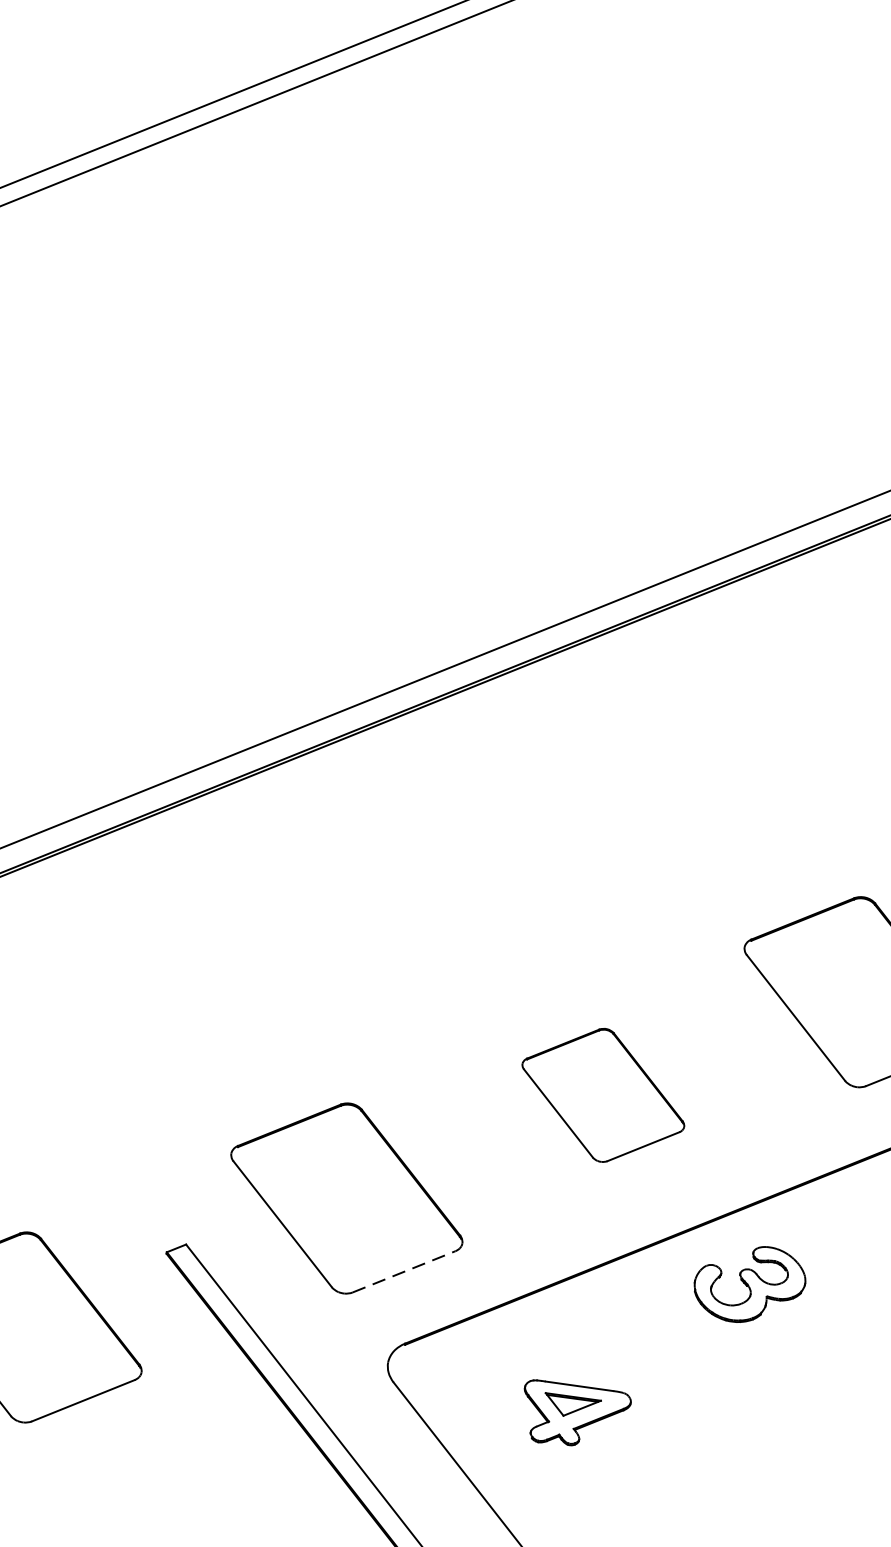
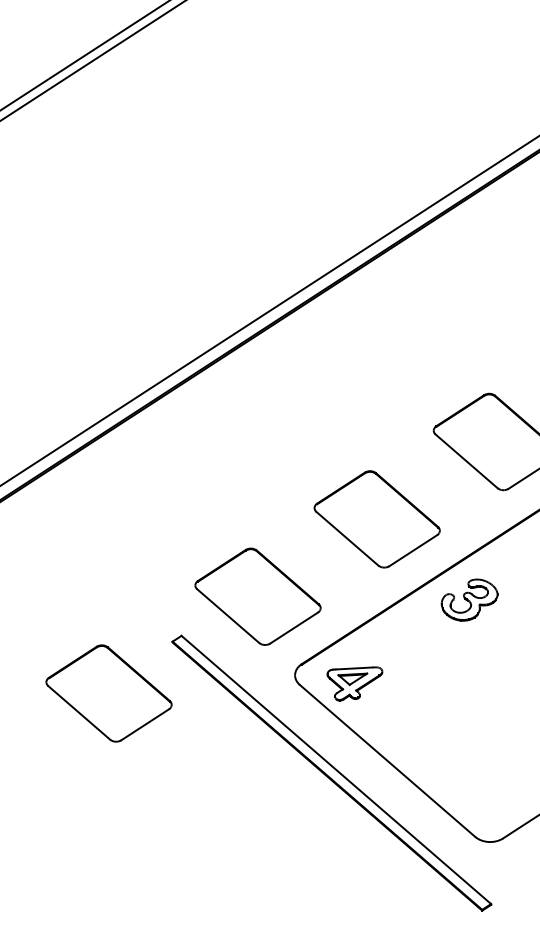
part: (602, 1095) -> (376, 519), size x1.43
line: (405, 1270) -> (294, 627), dashed -> solid
part: (573, 1414) -> (354, 683), moved

